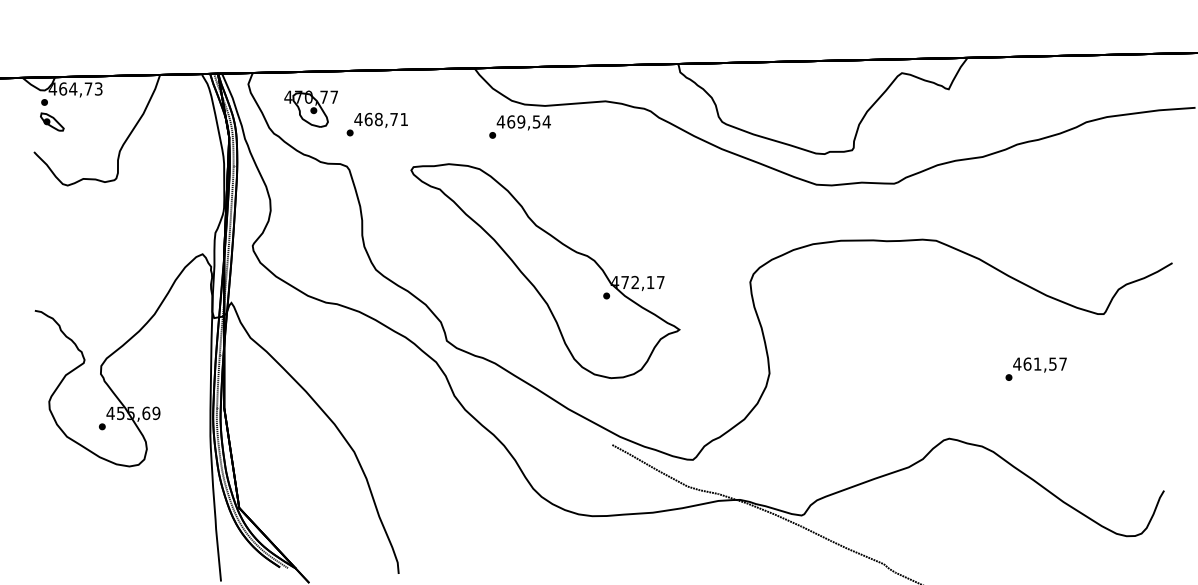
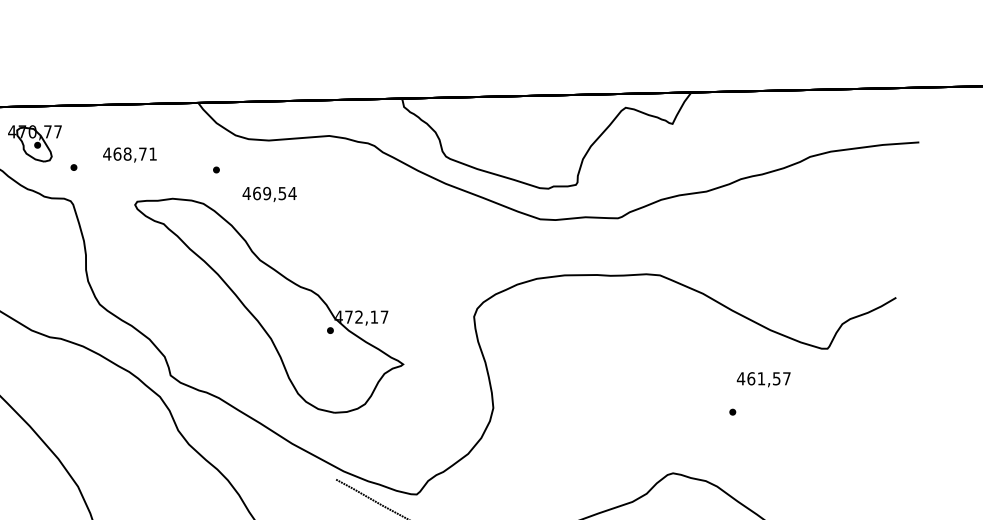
text: (380, 119) -> (129, 154), moved
text: (523, 122) -> (269, 194), moved
text: (1039, 364) -> (763, 379), moved

